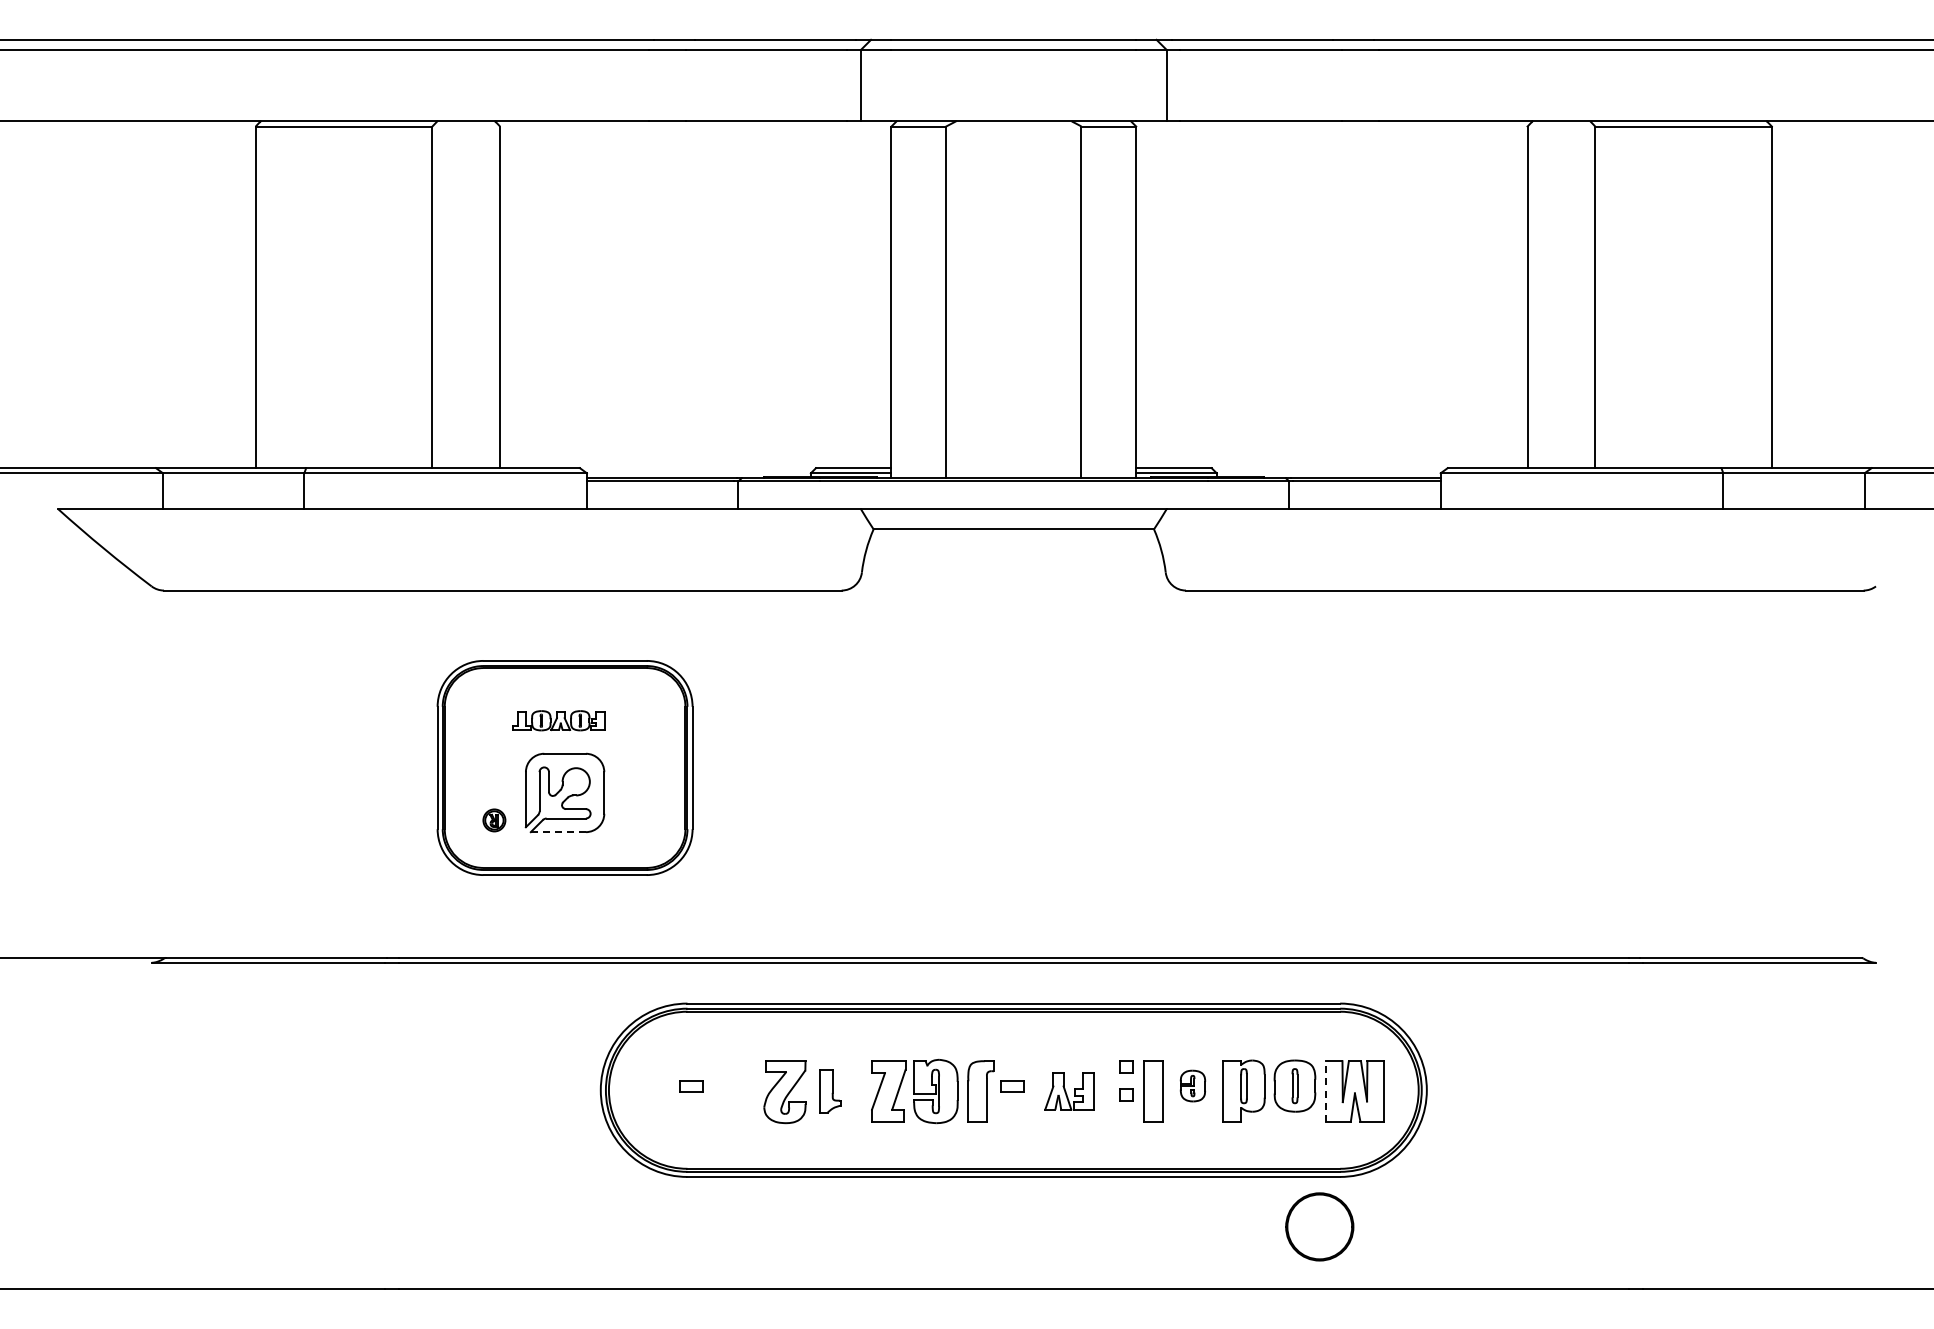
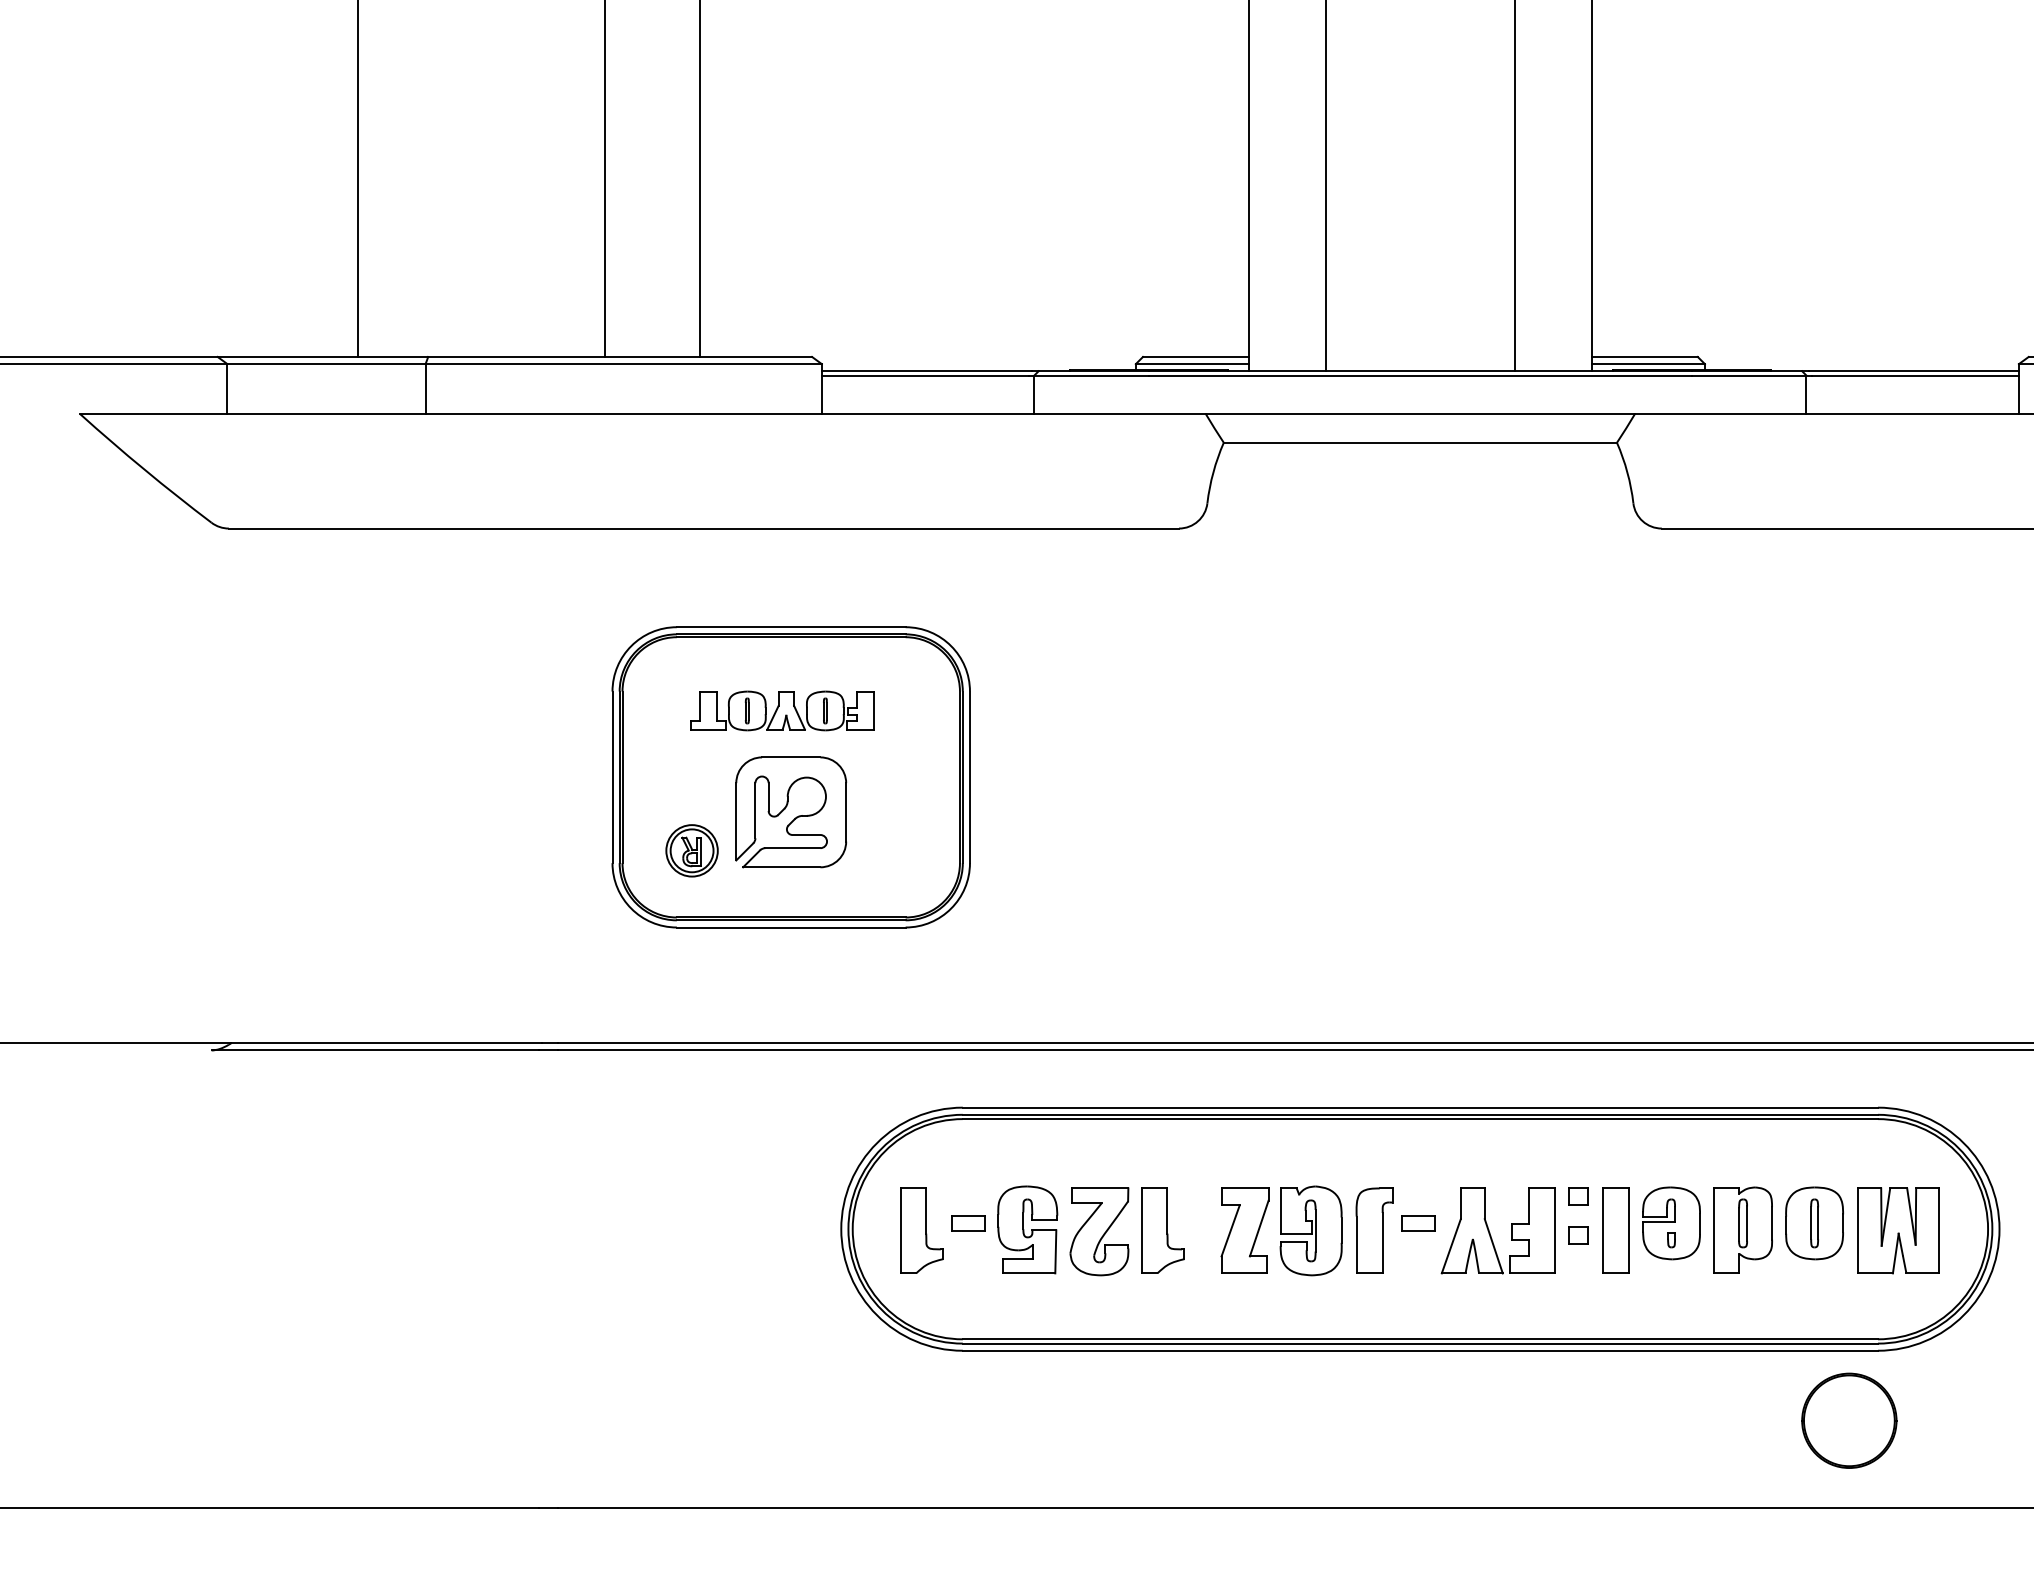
part: (558, 720) -> (781, 710), size x1.43
part: (494, 820) -> (692, 850), size x1.67
line: (558, 832) -> (781, 867), dashed -> solid
part: (1192, 1085) -> (1670, 1222), size x1.67
part: (733, 1090) -> (1027, 1229), added
line: (1326, 1090) -> (1858, 1229), dashed -> solid
part: (658, 1091) -> (922, 1230), added
part: (830, 1091) -> (1163, 1230), size x1.43
part: (1069, 1091) -> (1498, 1230), size x1.67

